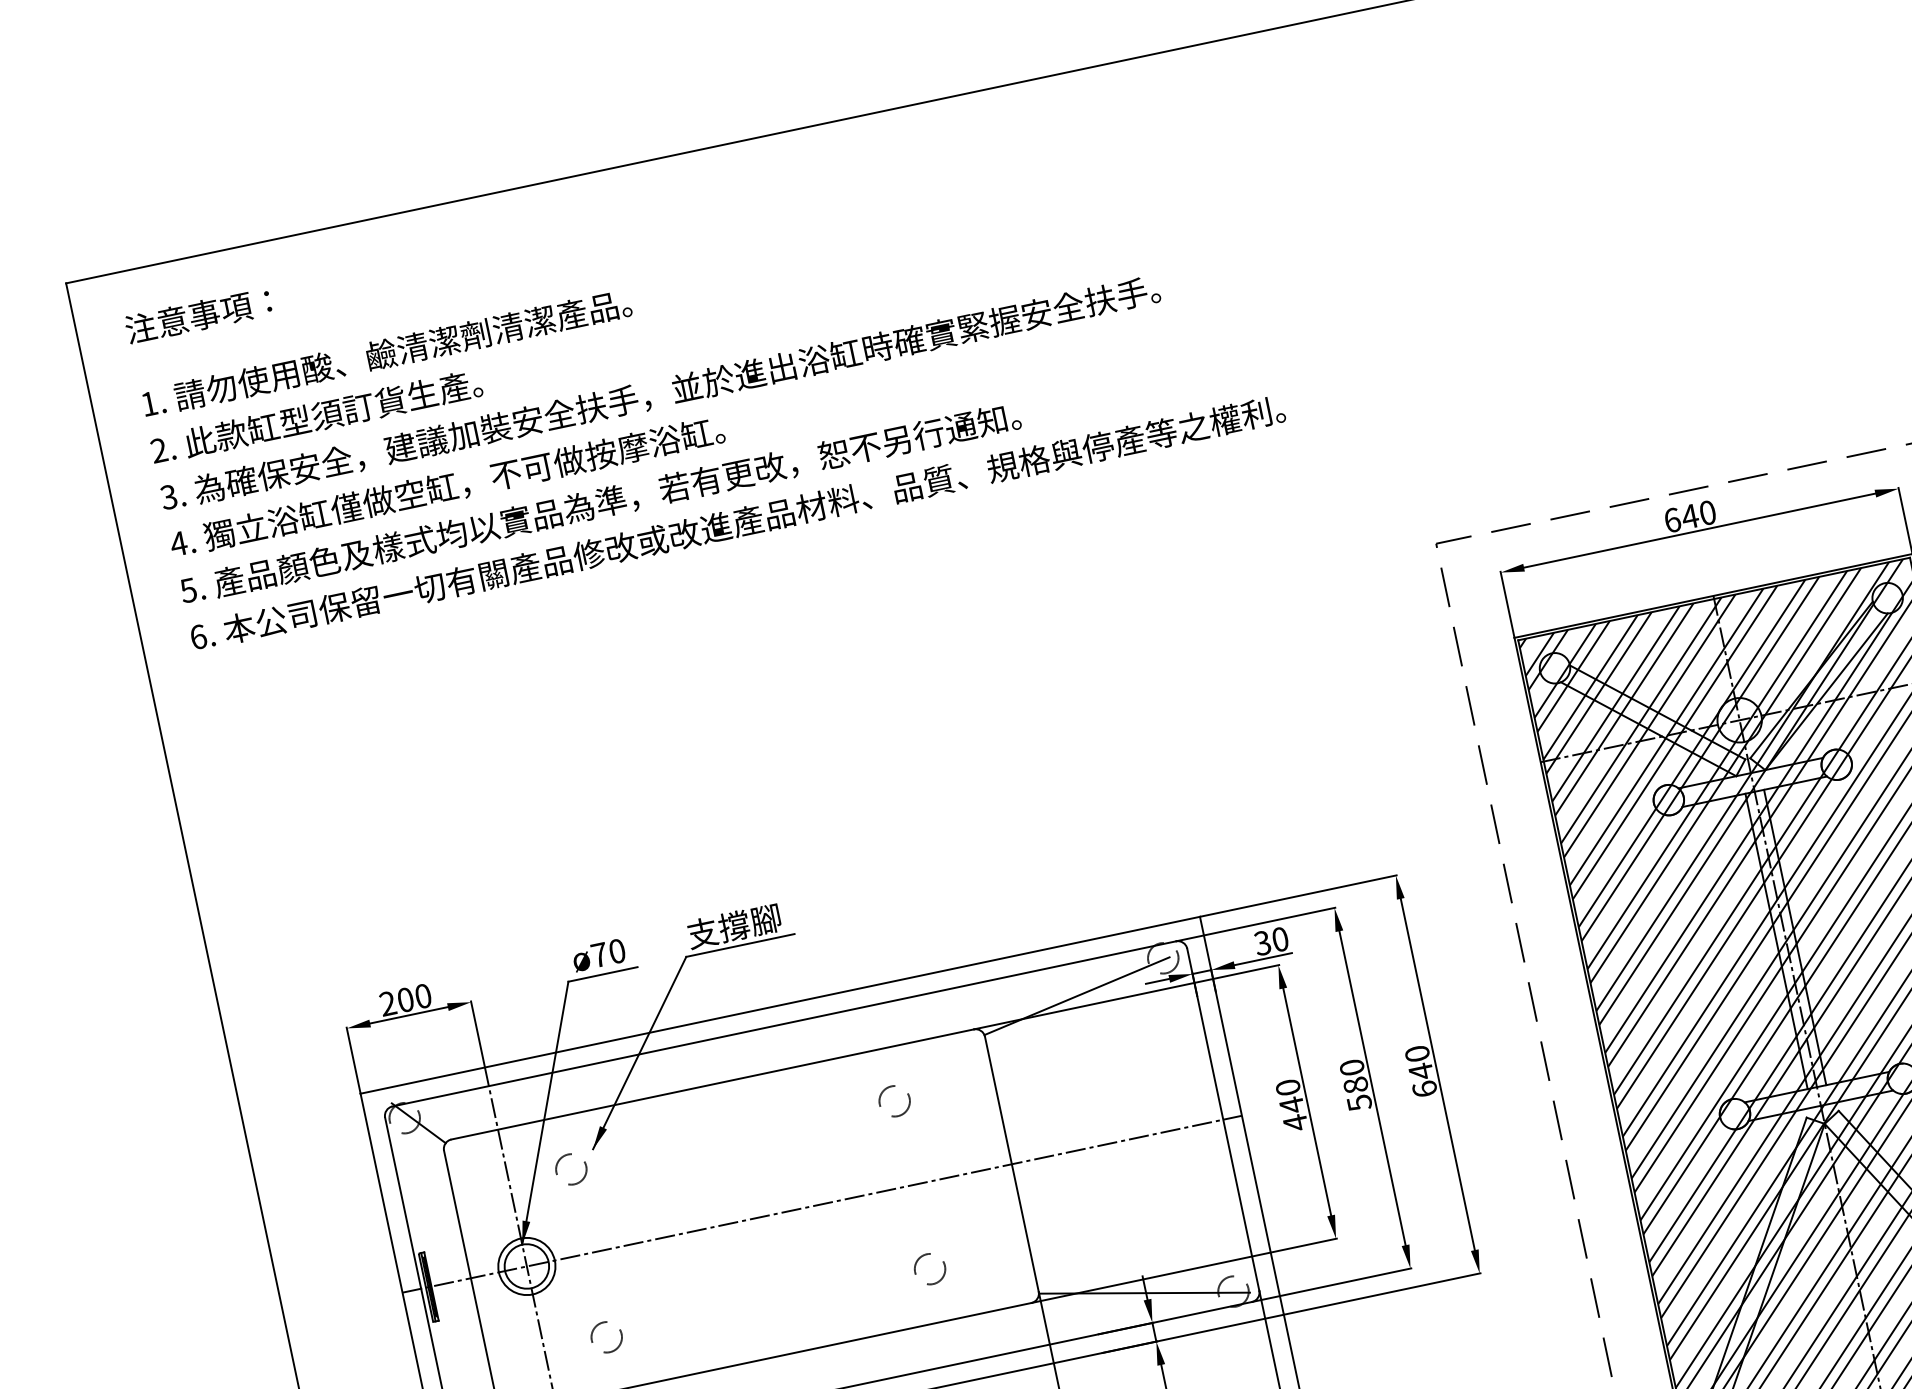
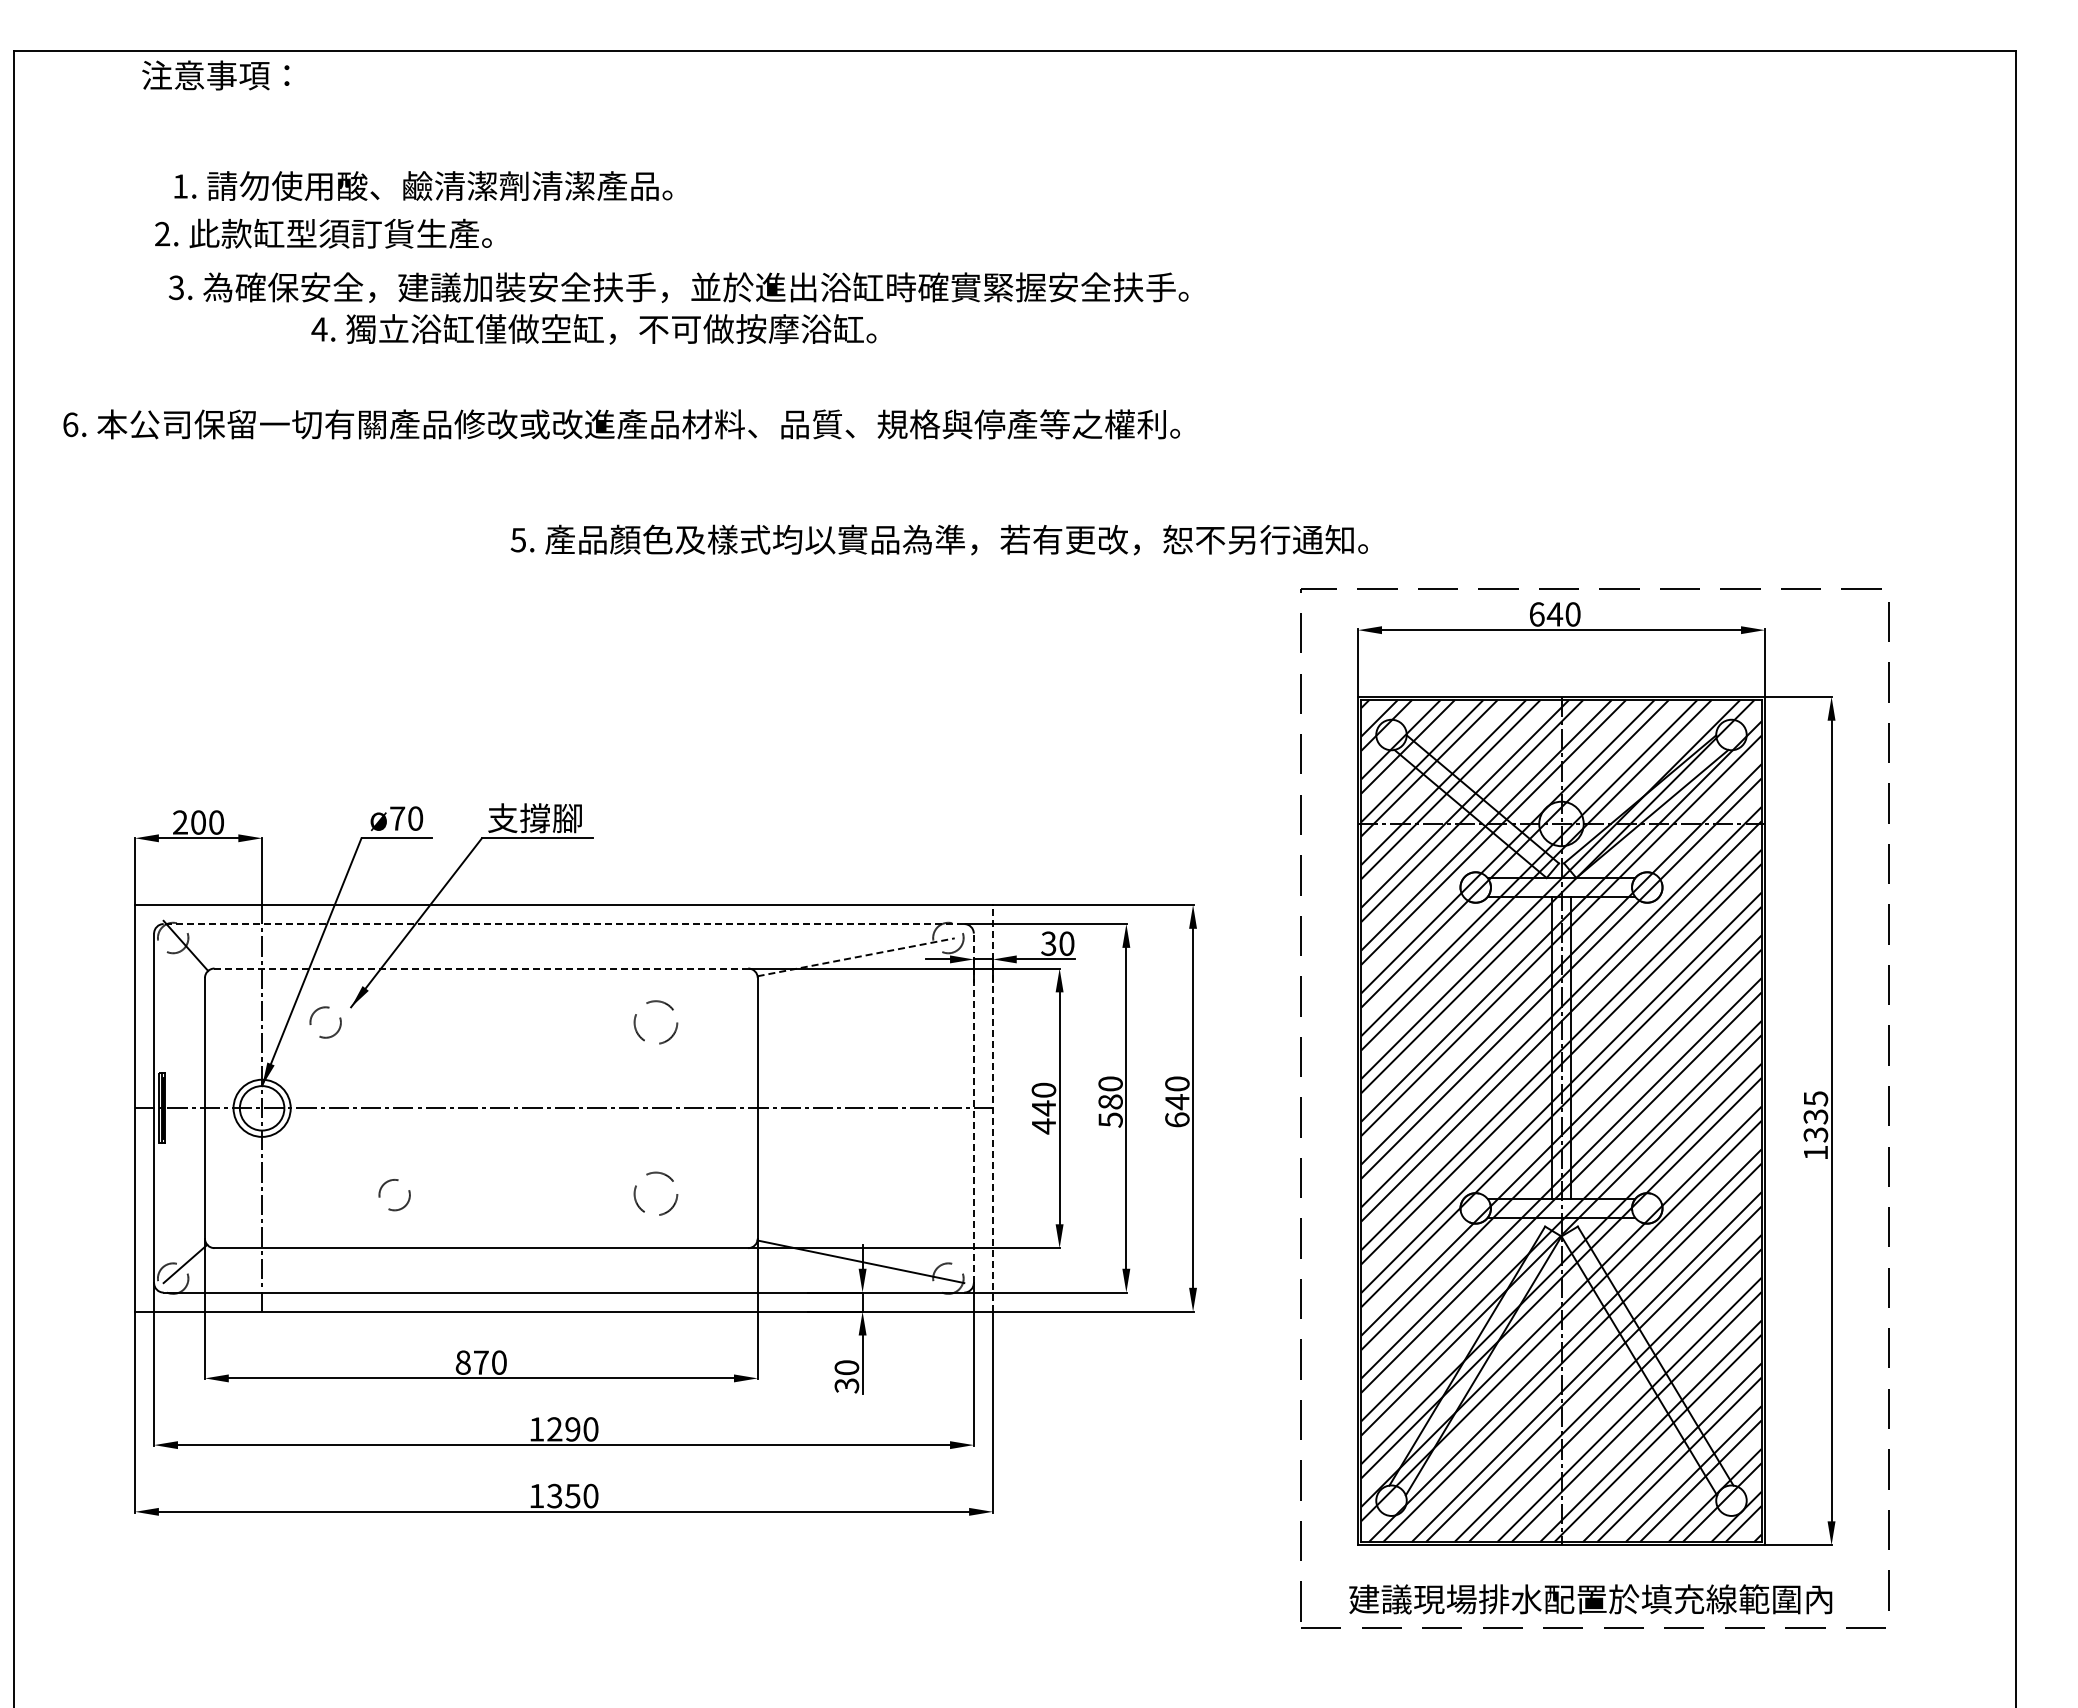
text: (198, 315) -> (215, 75), moved
text: (387, 353) -> (423, 186), moved
text: (660, 393) -> (678, 287), moved
text: (316, 416) -> (323, 233), moved
text: (446, 487) -> (593, 329), moved
text: (599, 503) -> (938, 539), moved
line: (1077, 996) -> (856, 957), solid -> dashed
line: (783, 1024) -> (563, 924), solid -> dashed
line: (712, 1084) -> (481, 968), solid -> dashed
circle: (895, 1101) -> (656, 1022), size x1.4
line: (1241, 1115) -> (992, 1107), solid -> dashed
line: (1222, 1119) -> (973, 1108), solid -> dashed
circle: (930, 1269) -> (656, 1194), size x1.4
circle: (606, 1337) -> (394, 1195), moved

